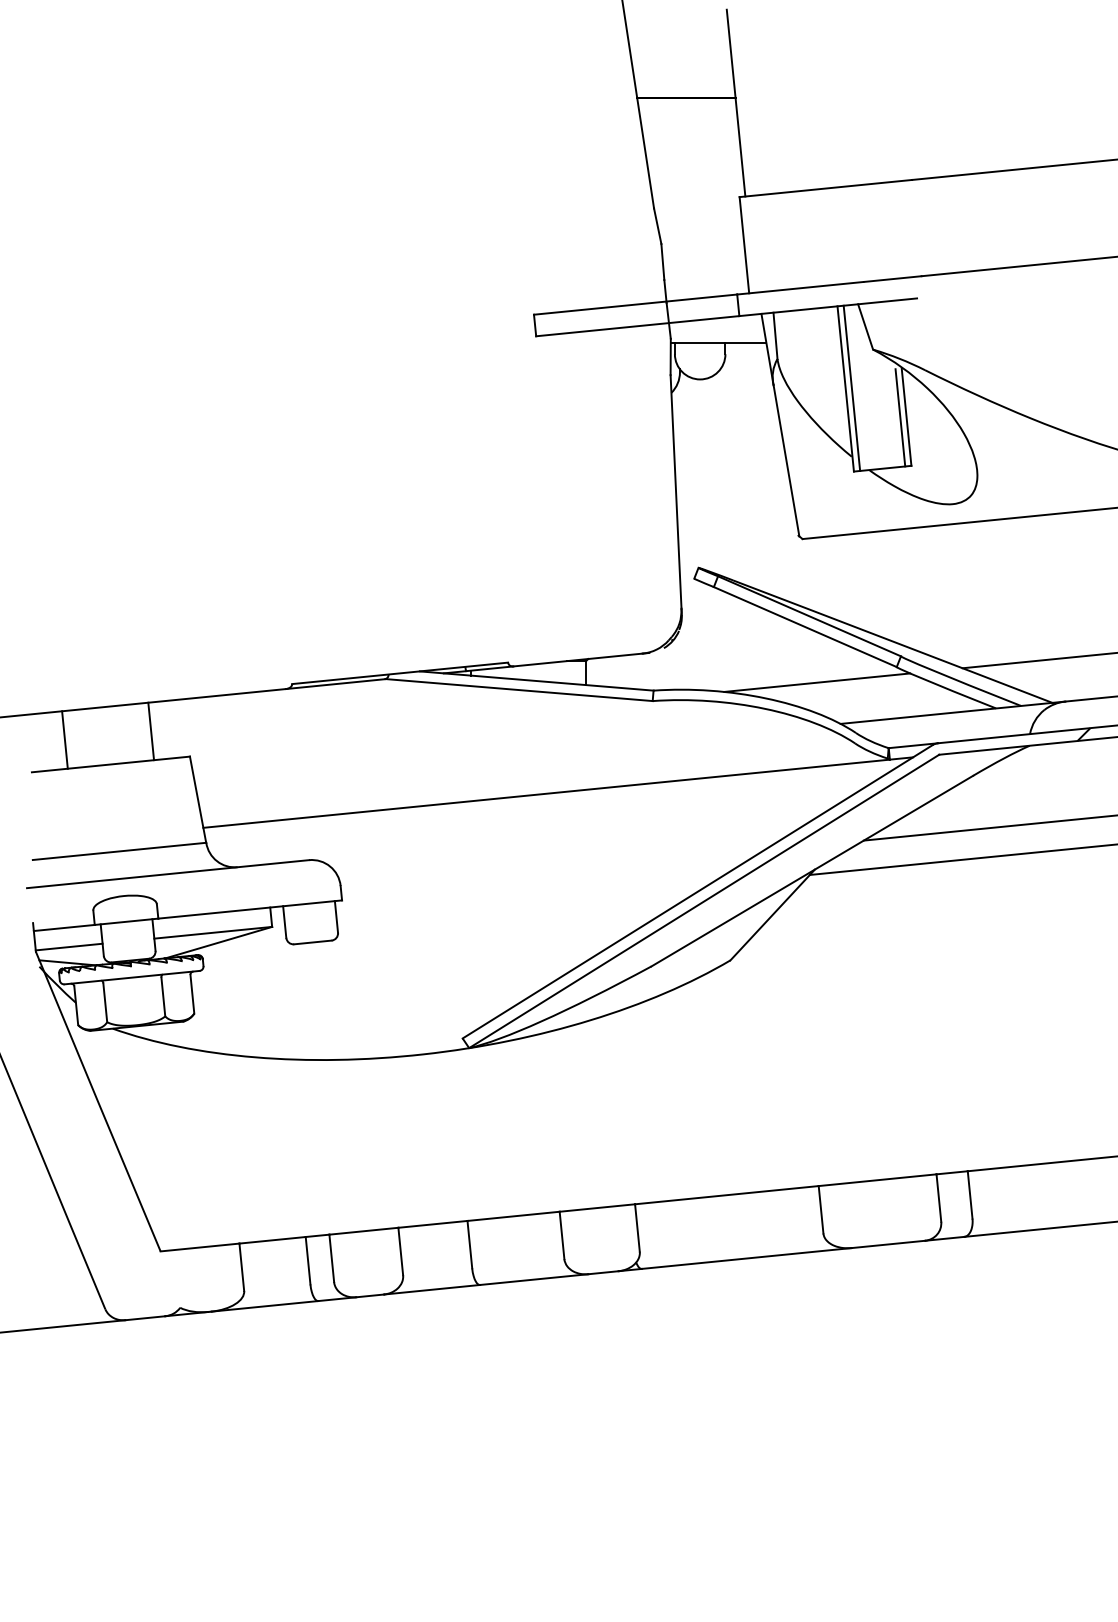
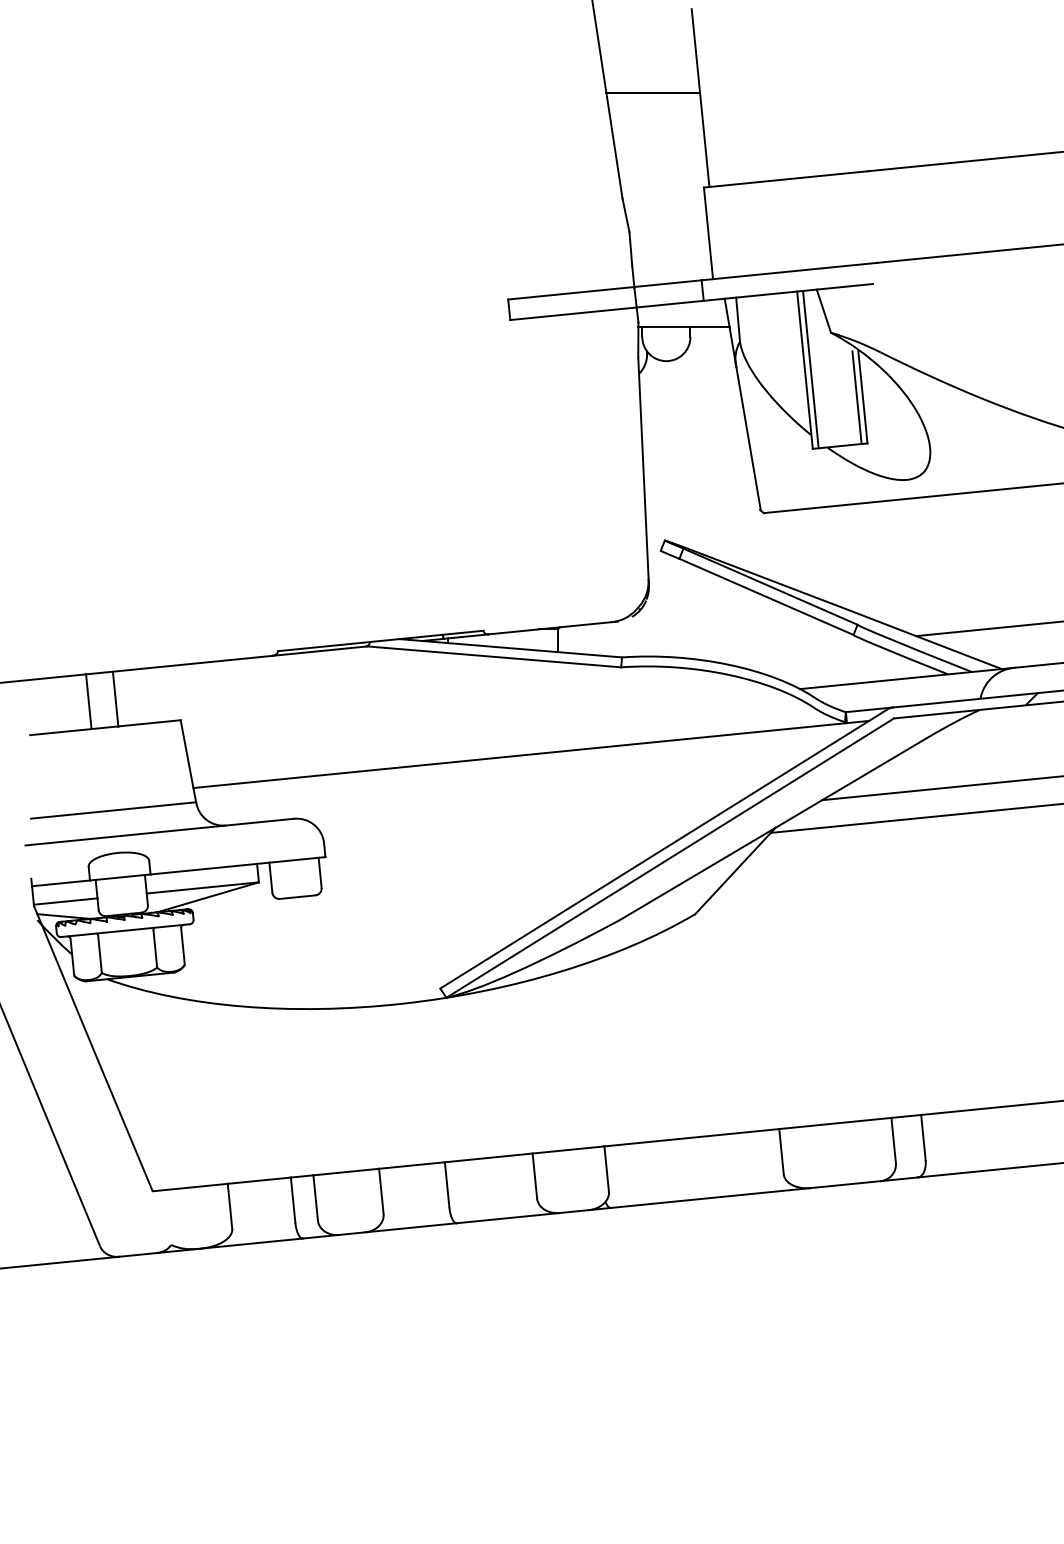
line: (816, 682) -> (777, 649), removed
line: (150, 730) -> (88, 700), moved
line: (64, 740) -> (115, 699), moved

